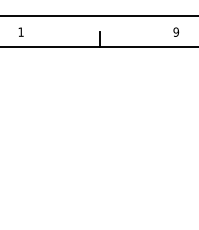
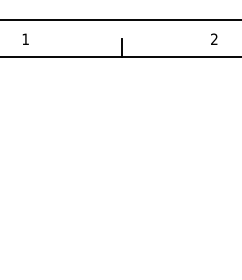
text: (176, 31) -> (214, 38), 9 -> 2

